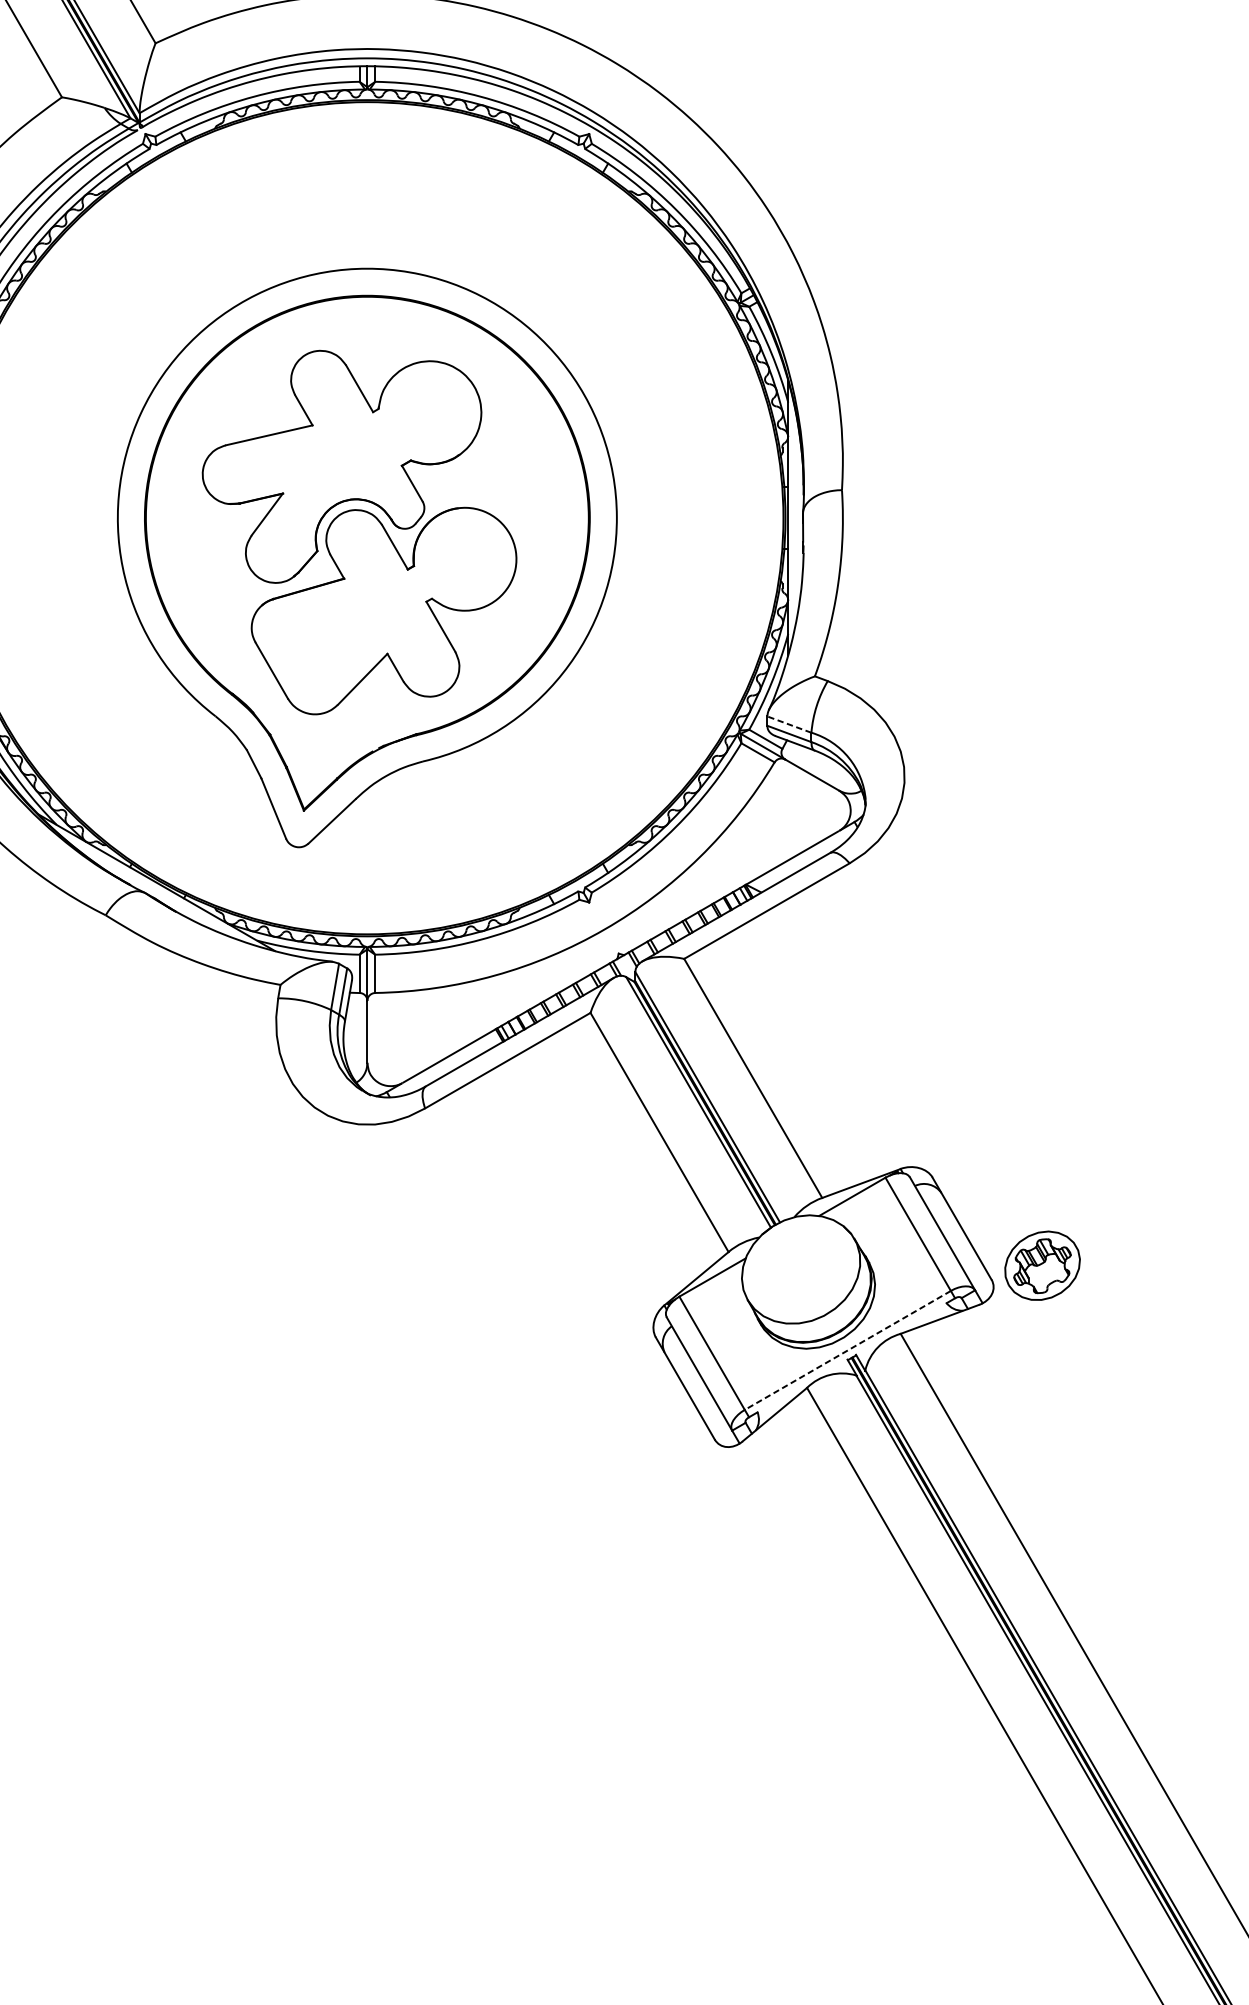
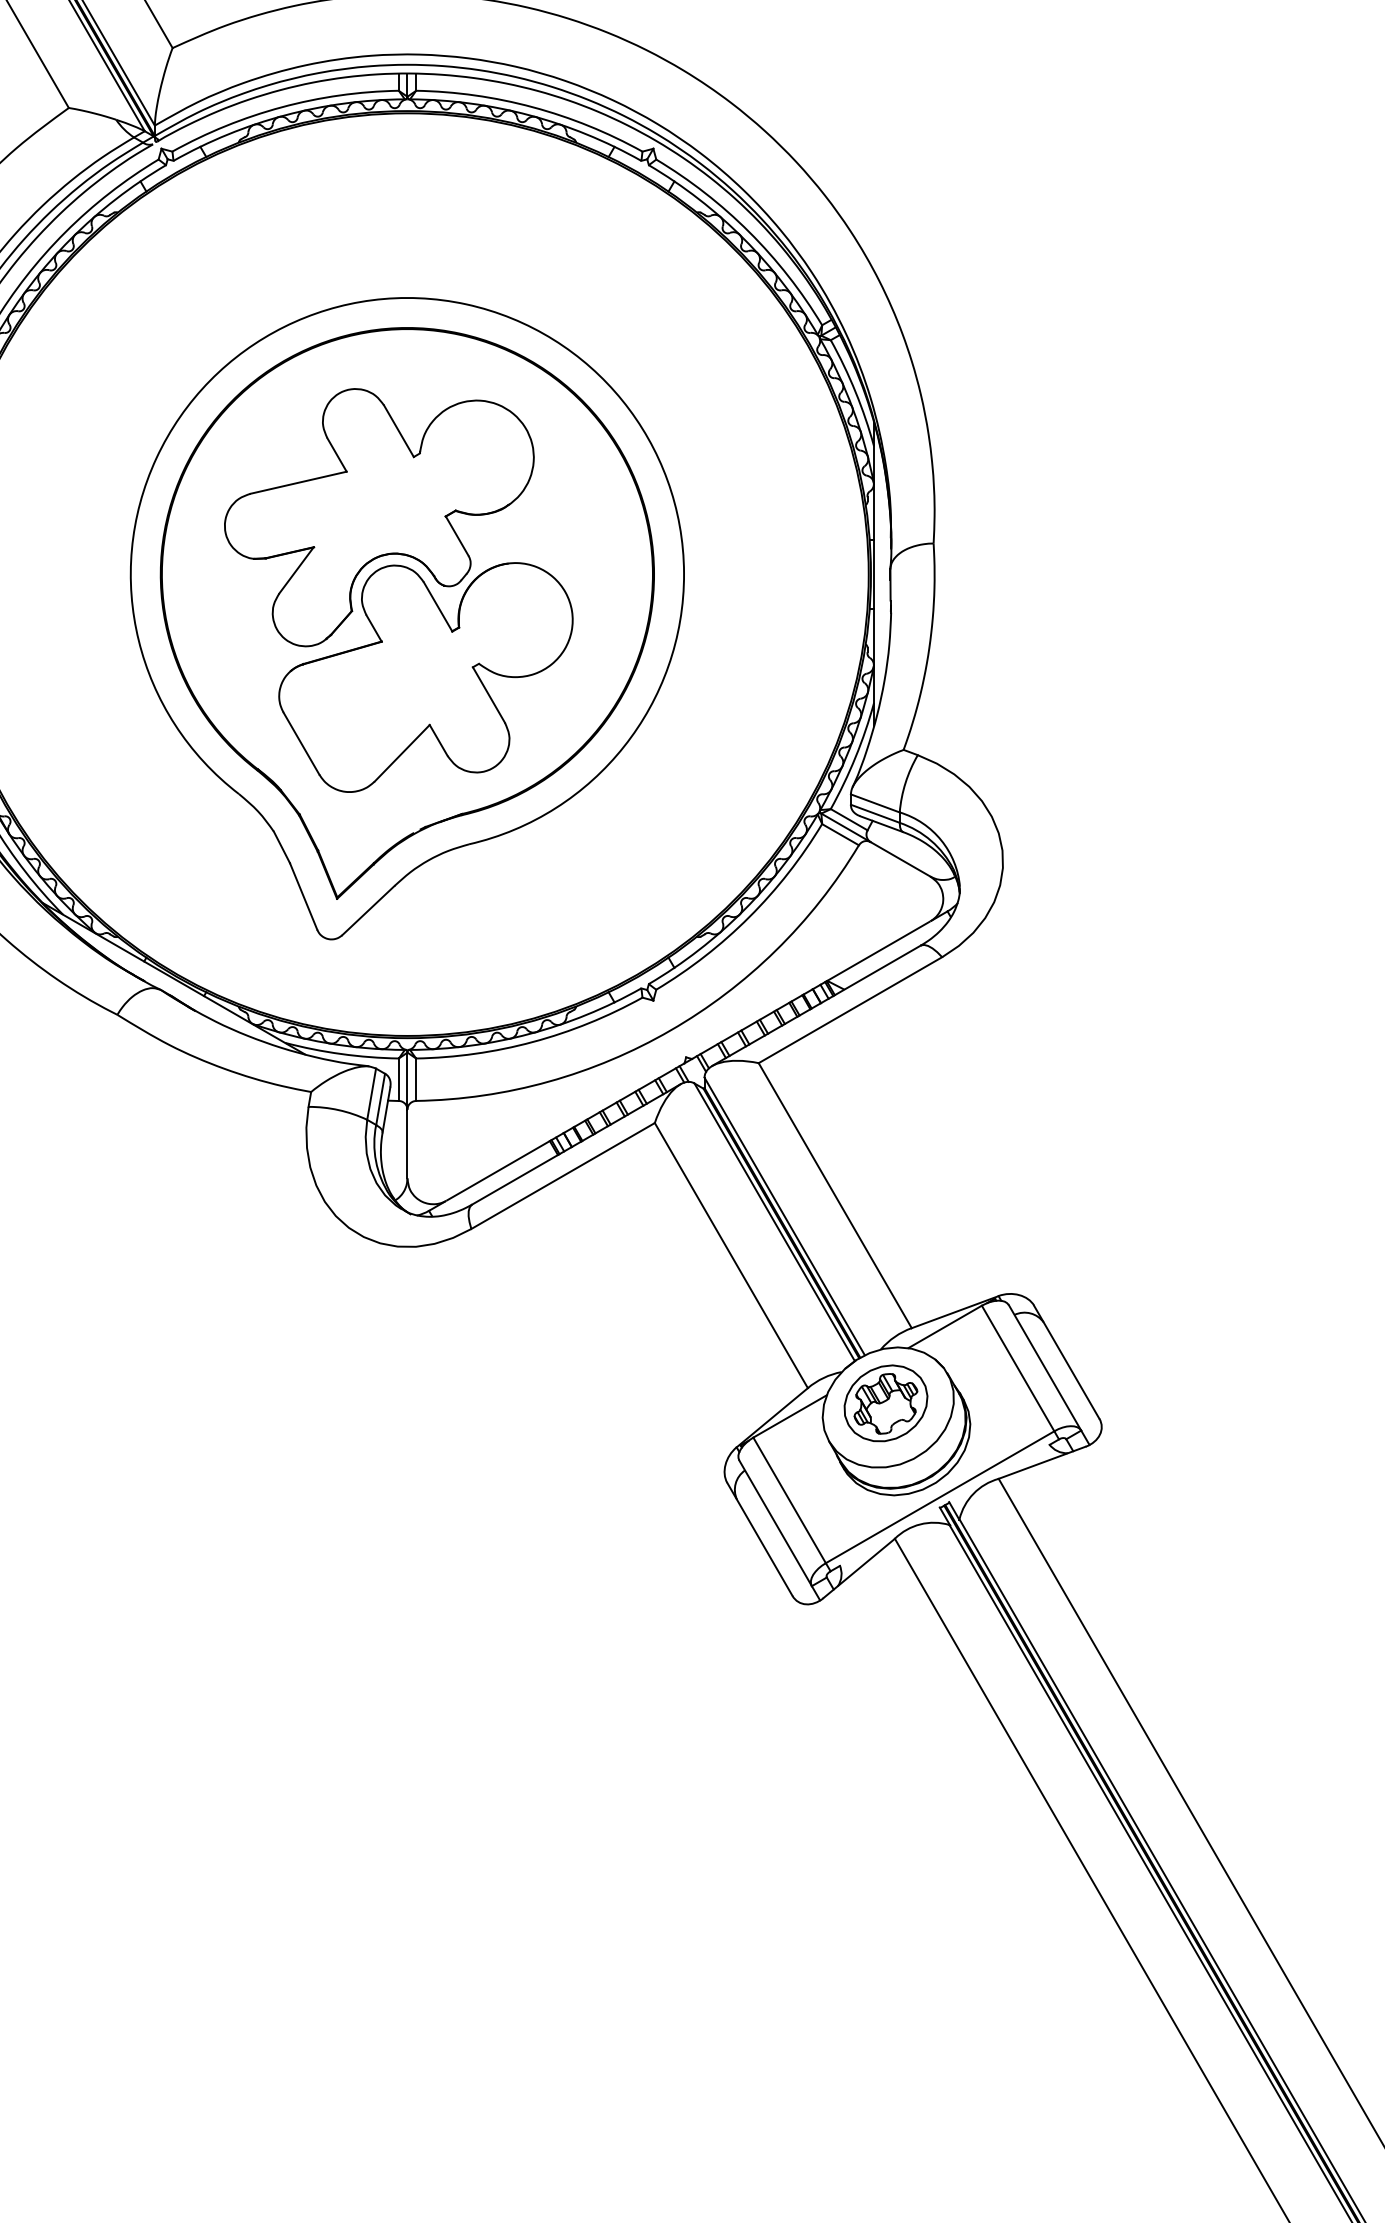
line: (788, 724) -> (874, 803), dashed -> solid
part: (1042, 1265) -> (885, 1403), moved
line: (848, 1350) -> (940, 1497), dashed -> solid

